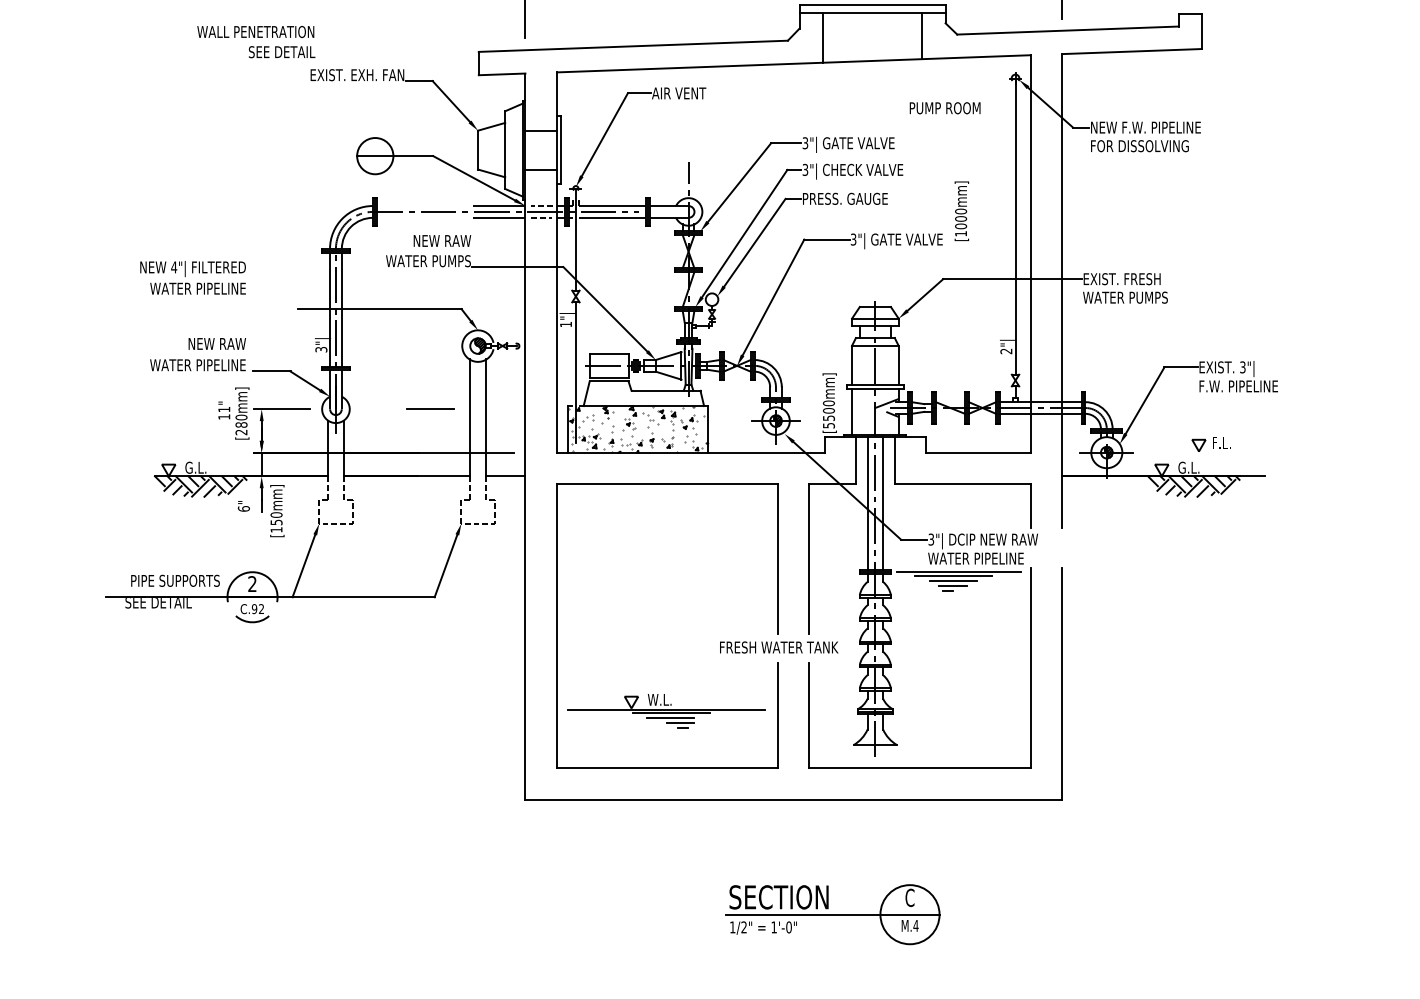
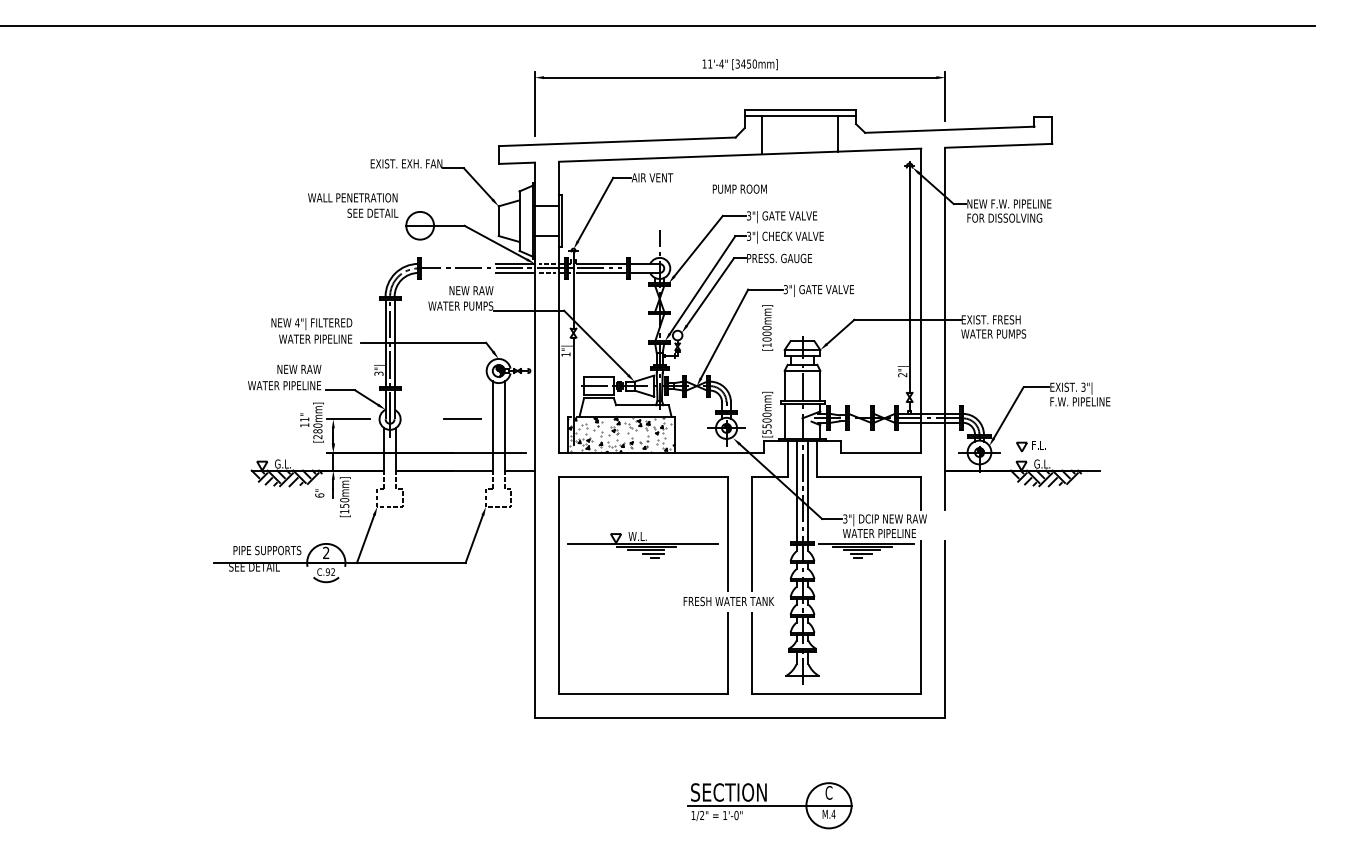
text: (256, 41) -> (353, 205), moved
text: (944, 107) -> (739, 188), moved
text: (961, 210) -> (767, 327), moved
text: (192, 277) -> (311, 330), moved
part: (1210, 444) -> (1030, 446), moved
part: (666, 711) -> (642, 545), moved

